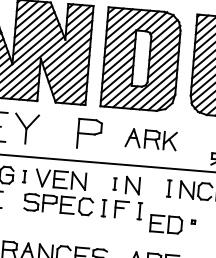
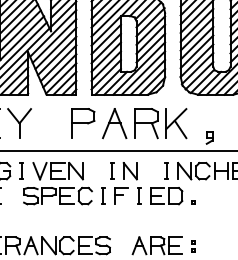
part: (150, 139) -> (144, 123), size x1.67
part: (24, 176) -> (21, 170), size x1.43
part: (115, 183) -> (112, 170), size x1.43
part: (165, 224) -> (166, 196), moved

